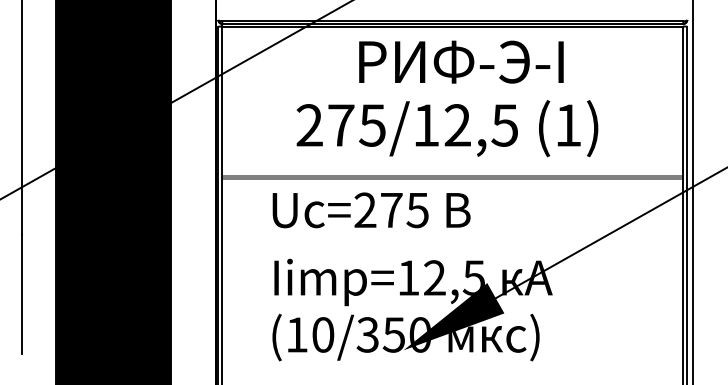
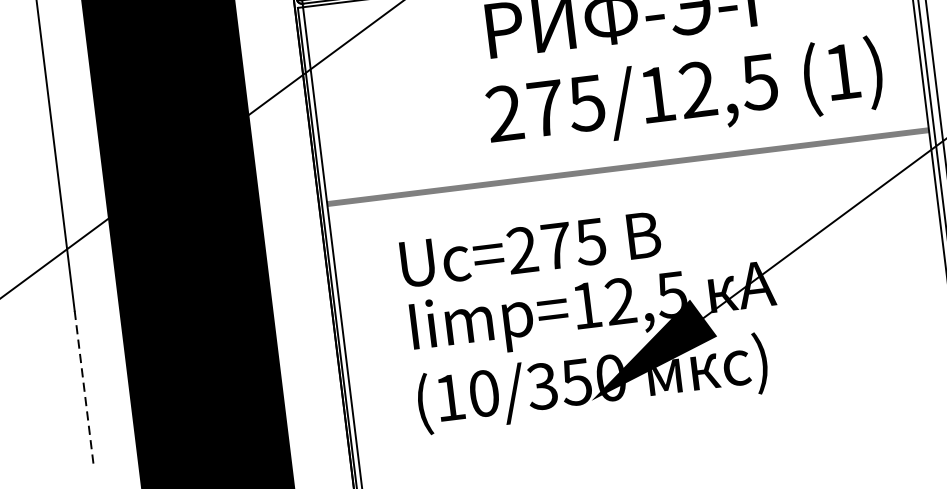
text: (447, 128) -> (685, 95), moved
text: (371, 210) -> (530, 249), moved
line: (21, 294) -> (83, 389), solid -> dashed

